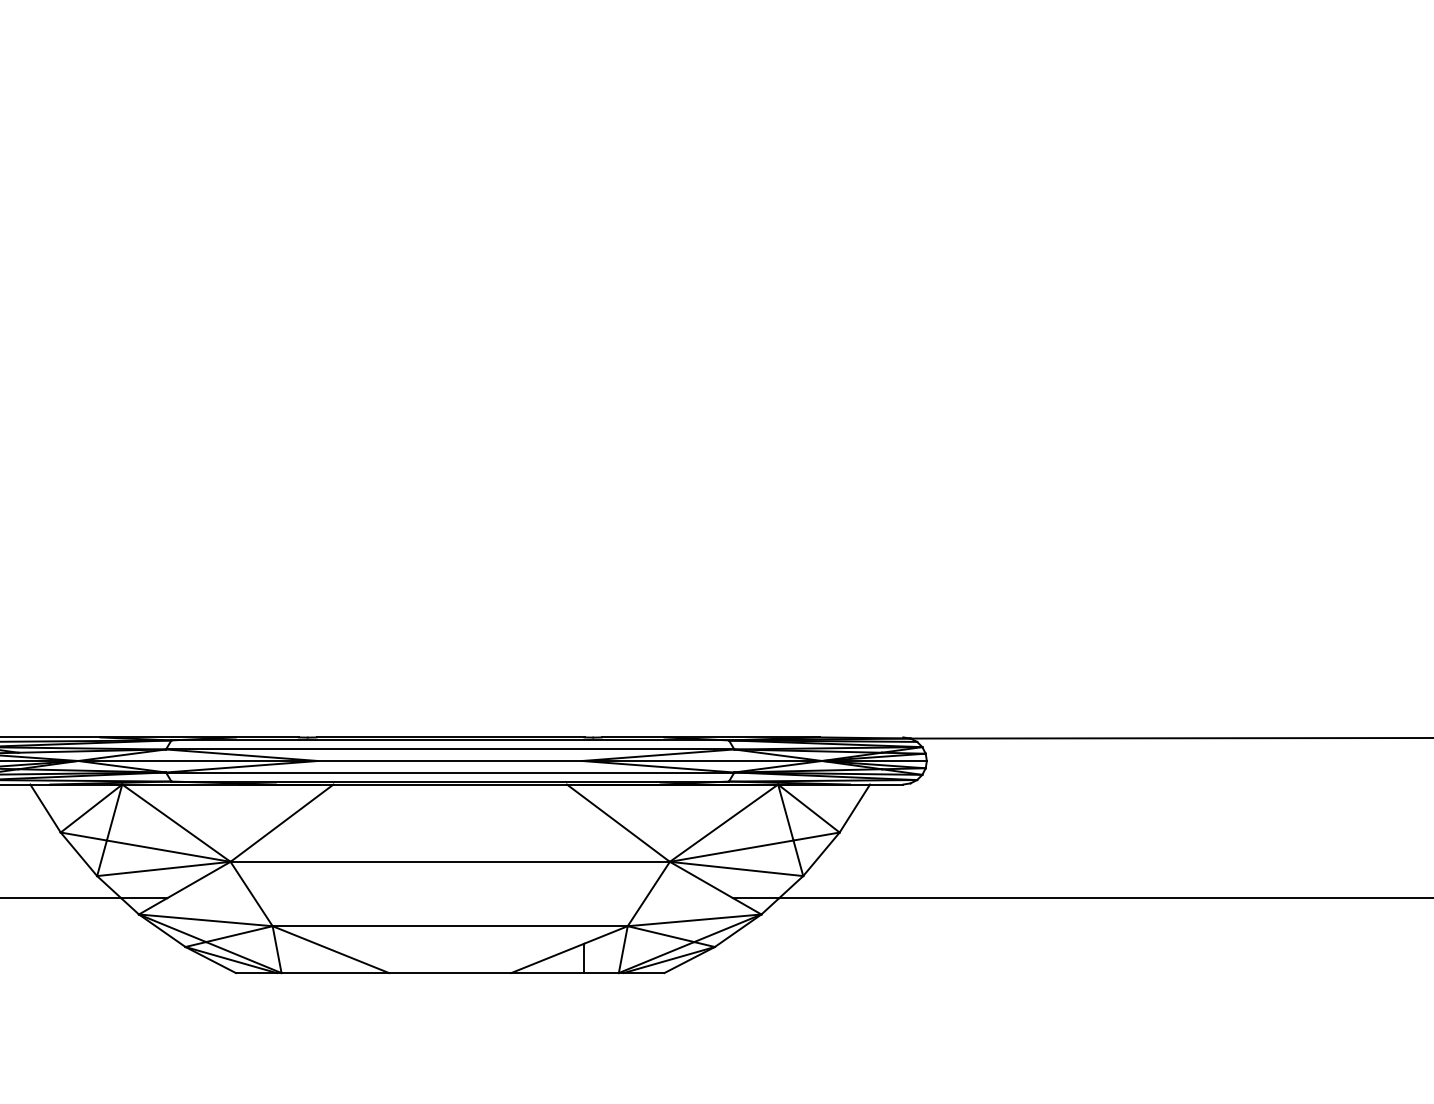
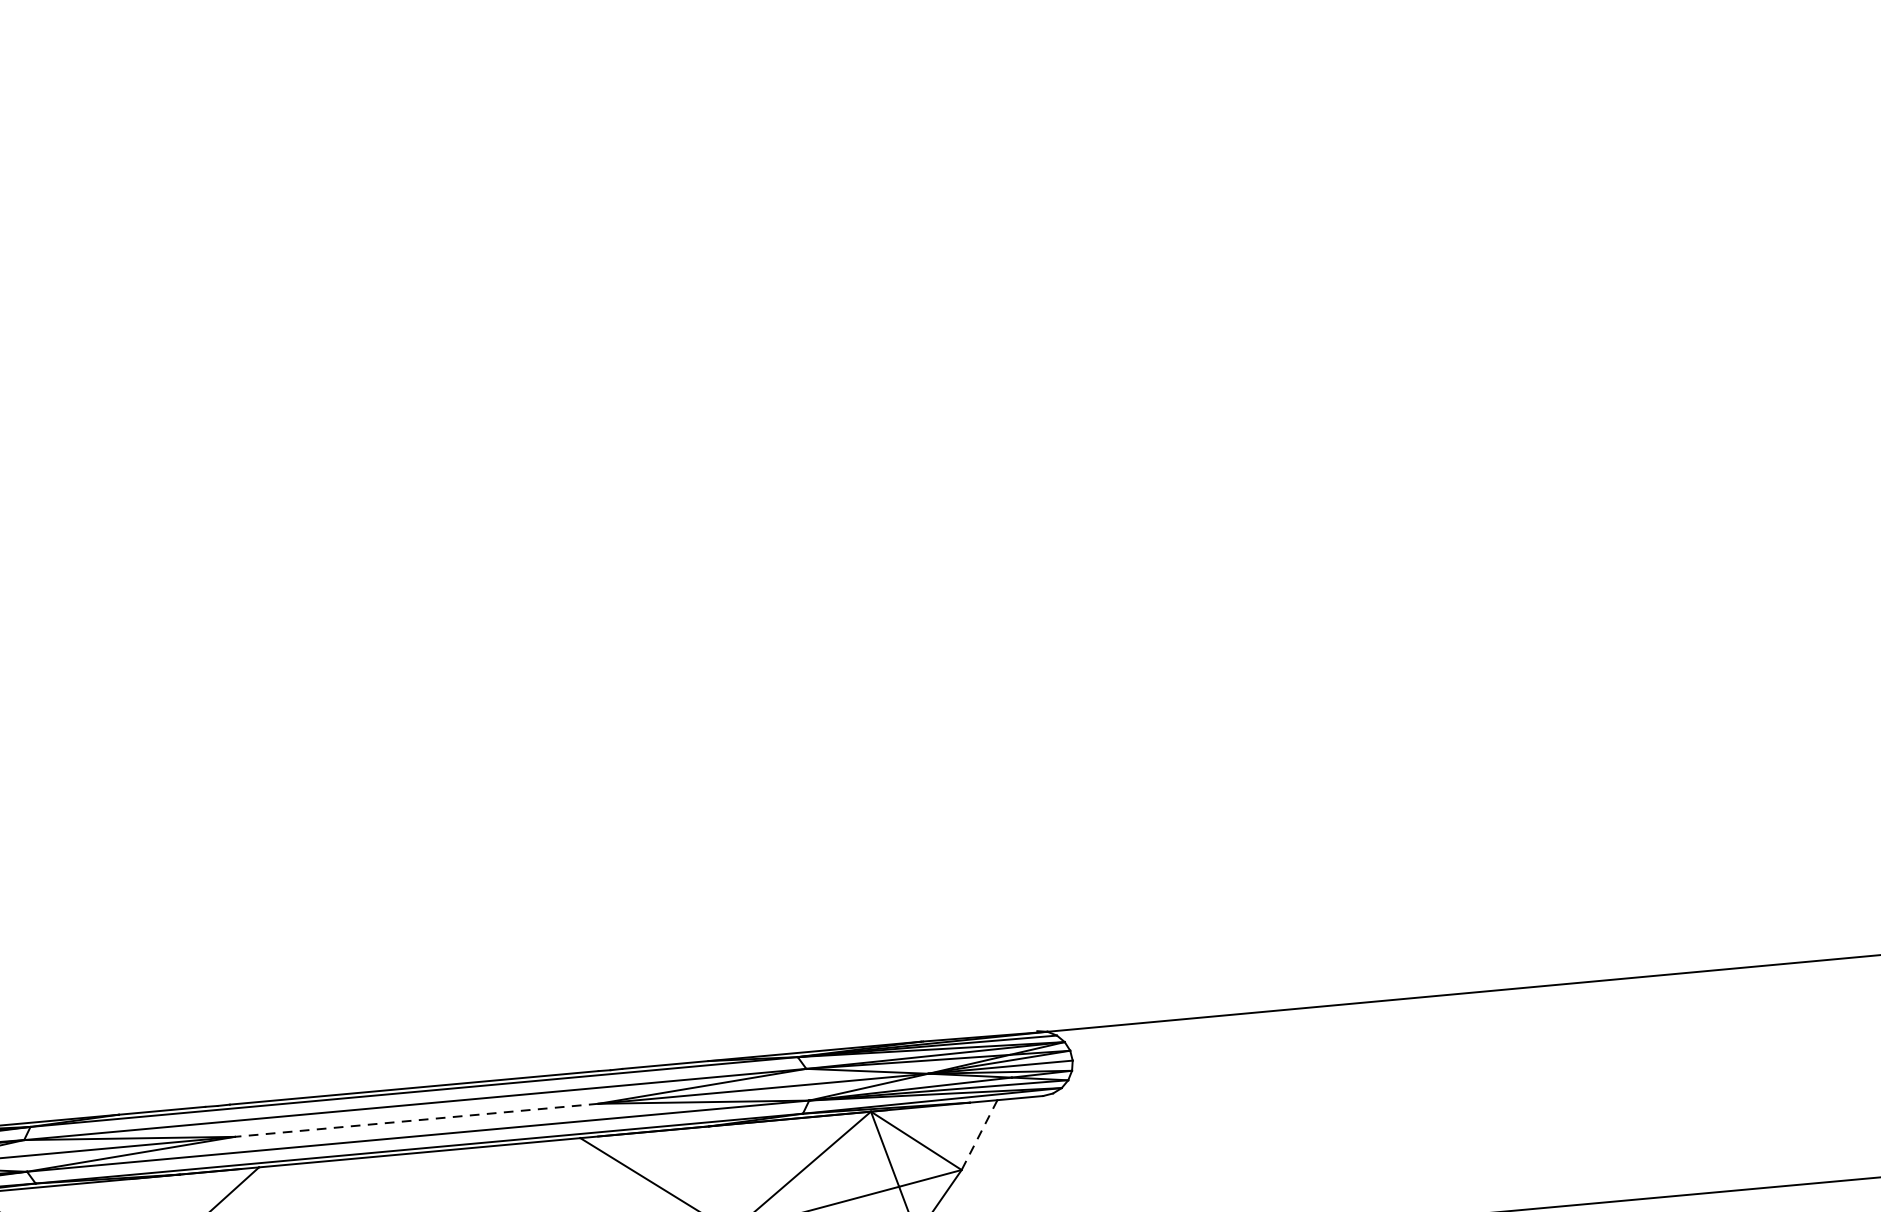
line: (449, 760) -> (415, 1119), solid -> dashed
line: (854, 808) -> (979, 1135), solid -> dashed

